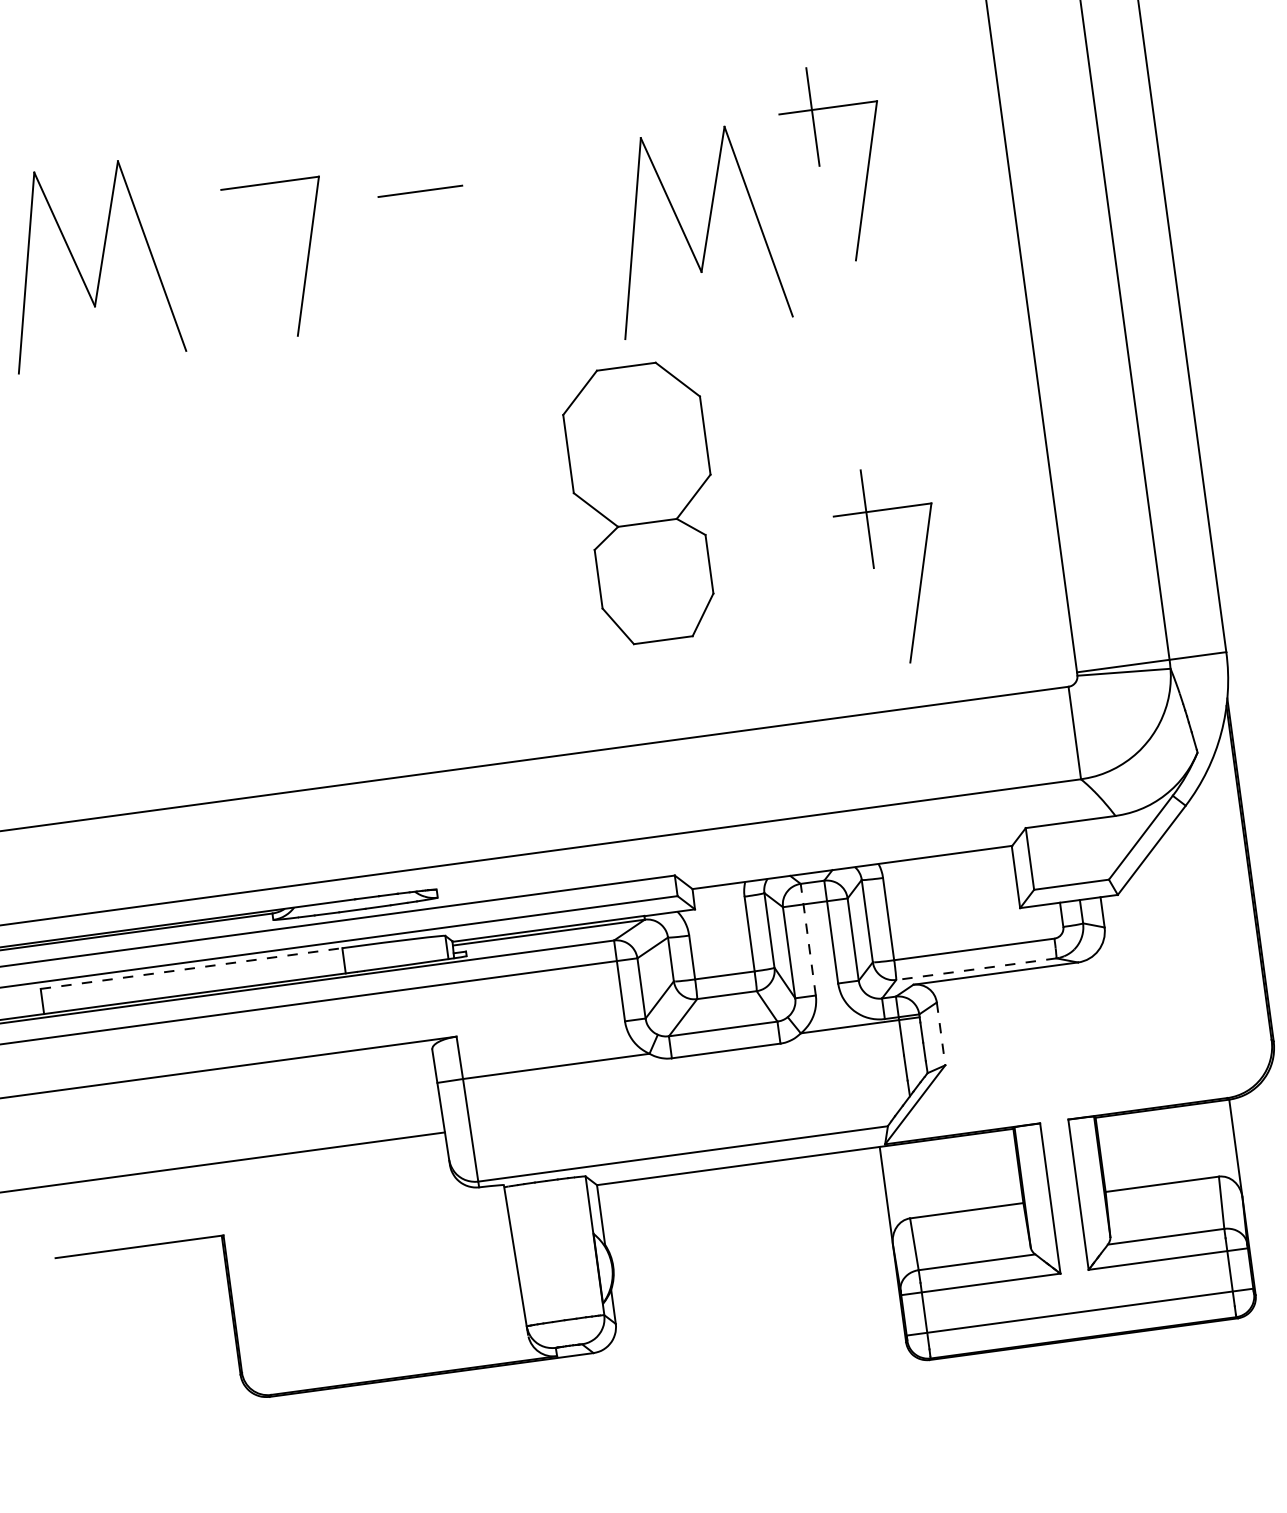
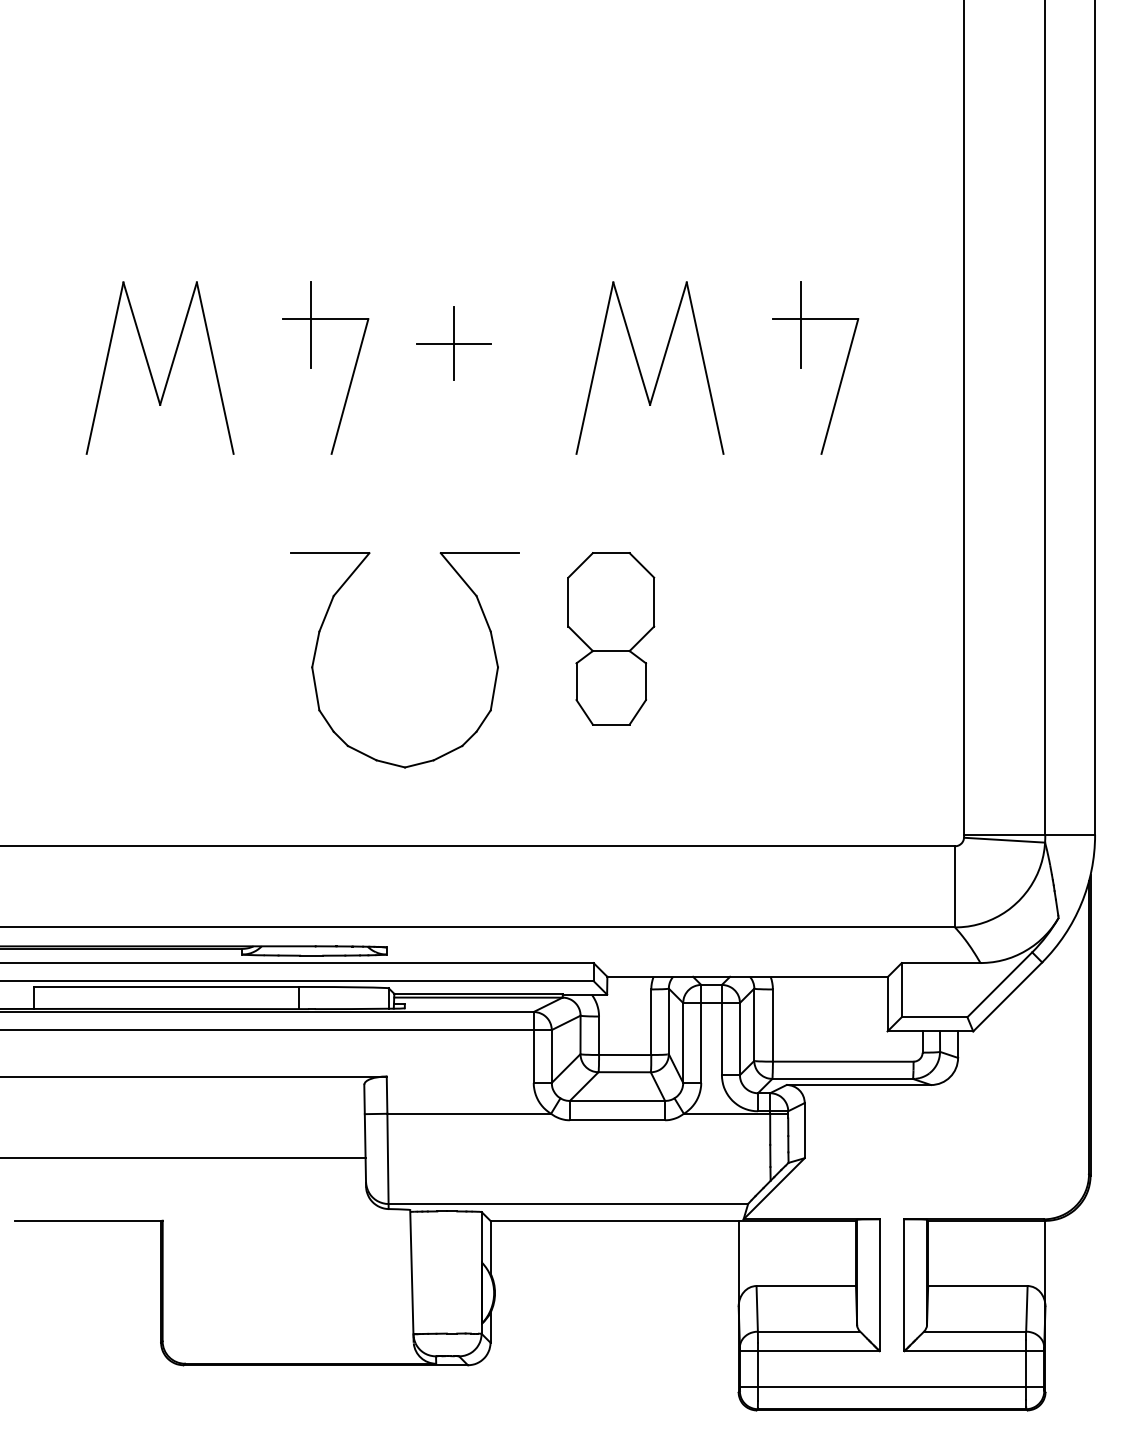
line: (420, 191) -> (454, 343), added
line: (255, 192) -> (311, 325), added
part: (685, 231) -> (640, 368), moved
part: (645, 503) -> (611, 638), size x0.71
part: (311, 552) -> (318, 642), added
part: (874, 567) -> (801, 720), removed
line: (808, 939) -> (701, 1033), dashed -> solid
line: (191, 968) -> (166, 986), dashed -> solid
line: (976, 968) -> (842, 1078), dashed -> solid
line: (940, 1033) -> (804, 1130), dashed -> solid

